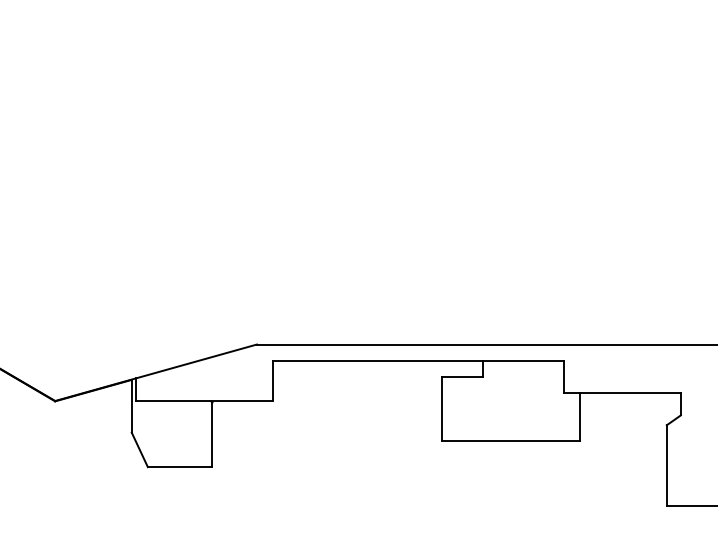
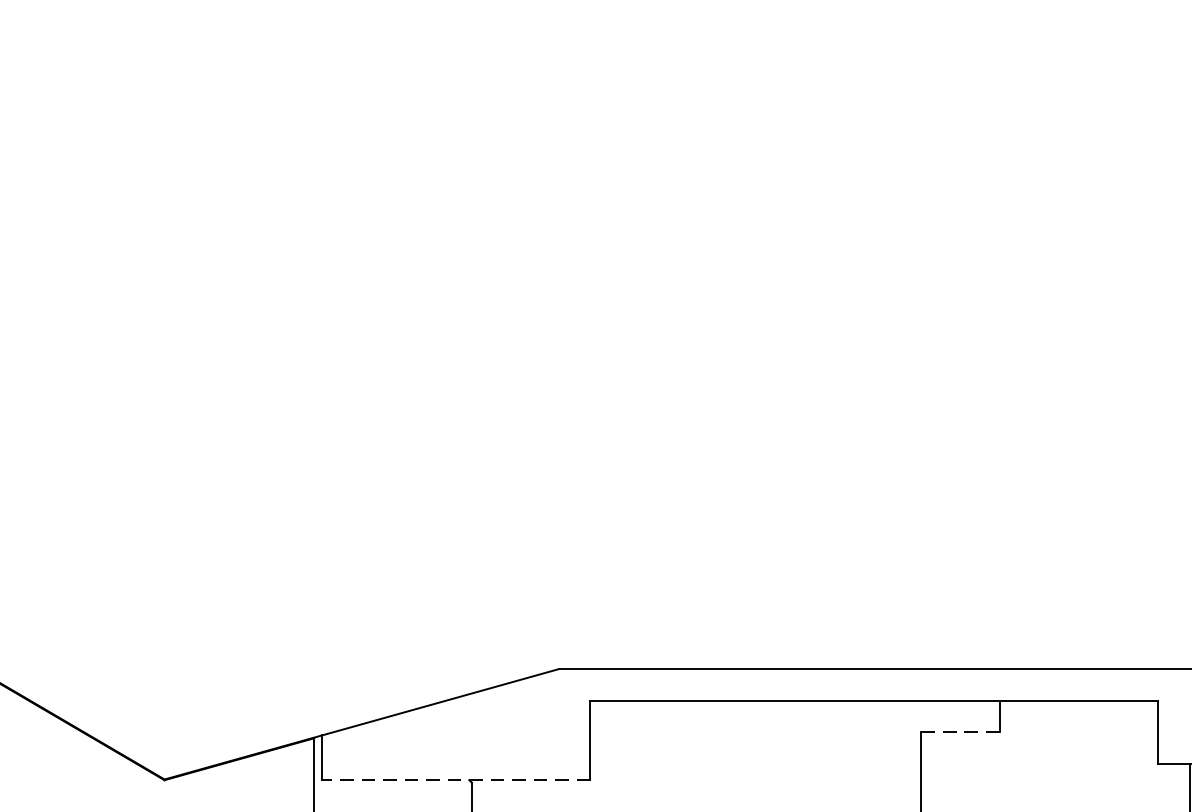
line: (463, 376) -> (962, 731), solid -> dashed
line: (204, 401) -> (456, 780), solid -> dashed

